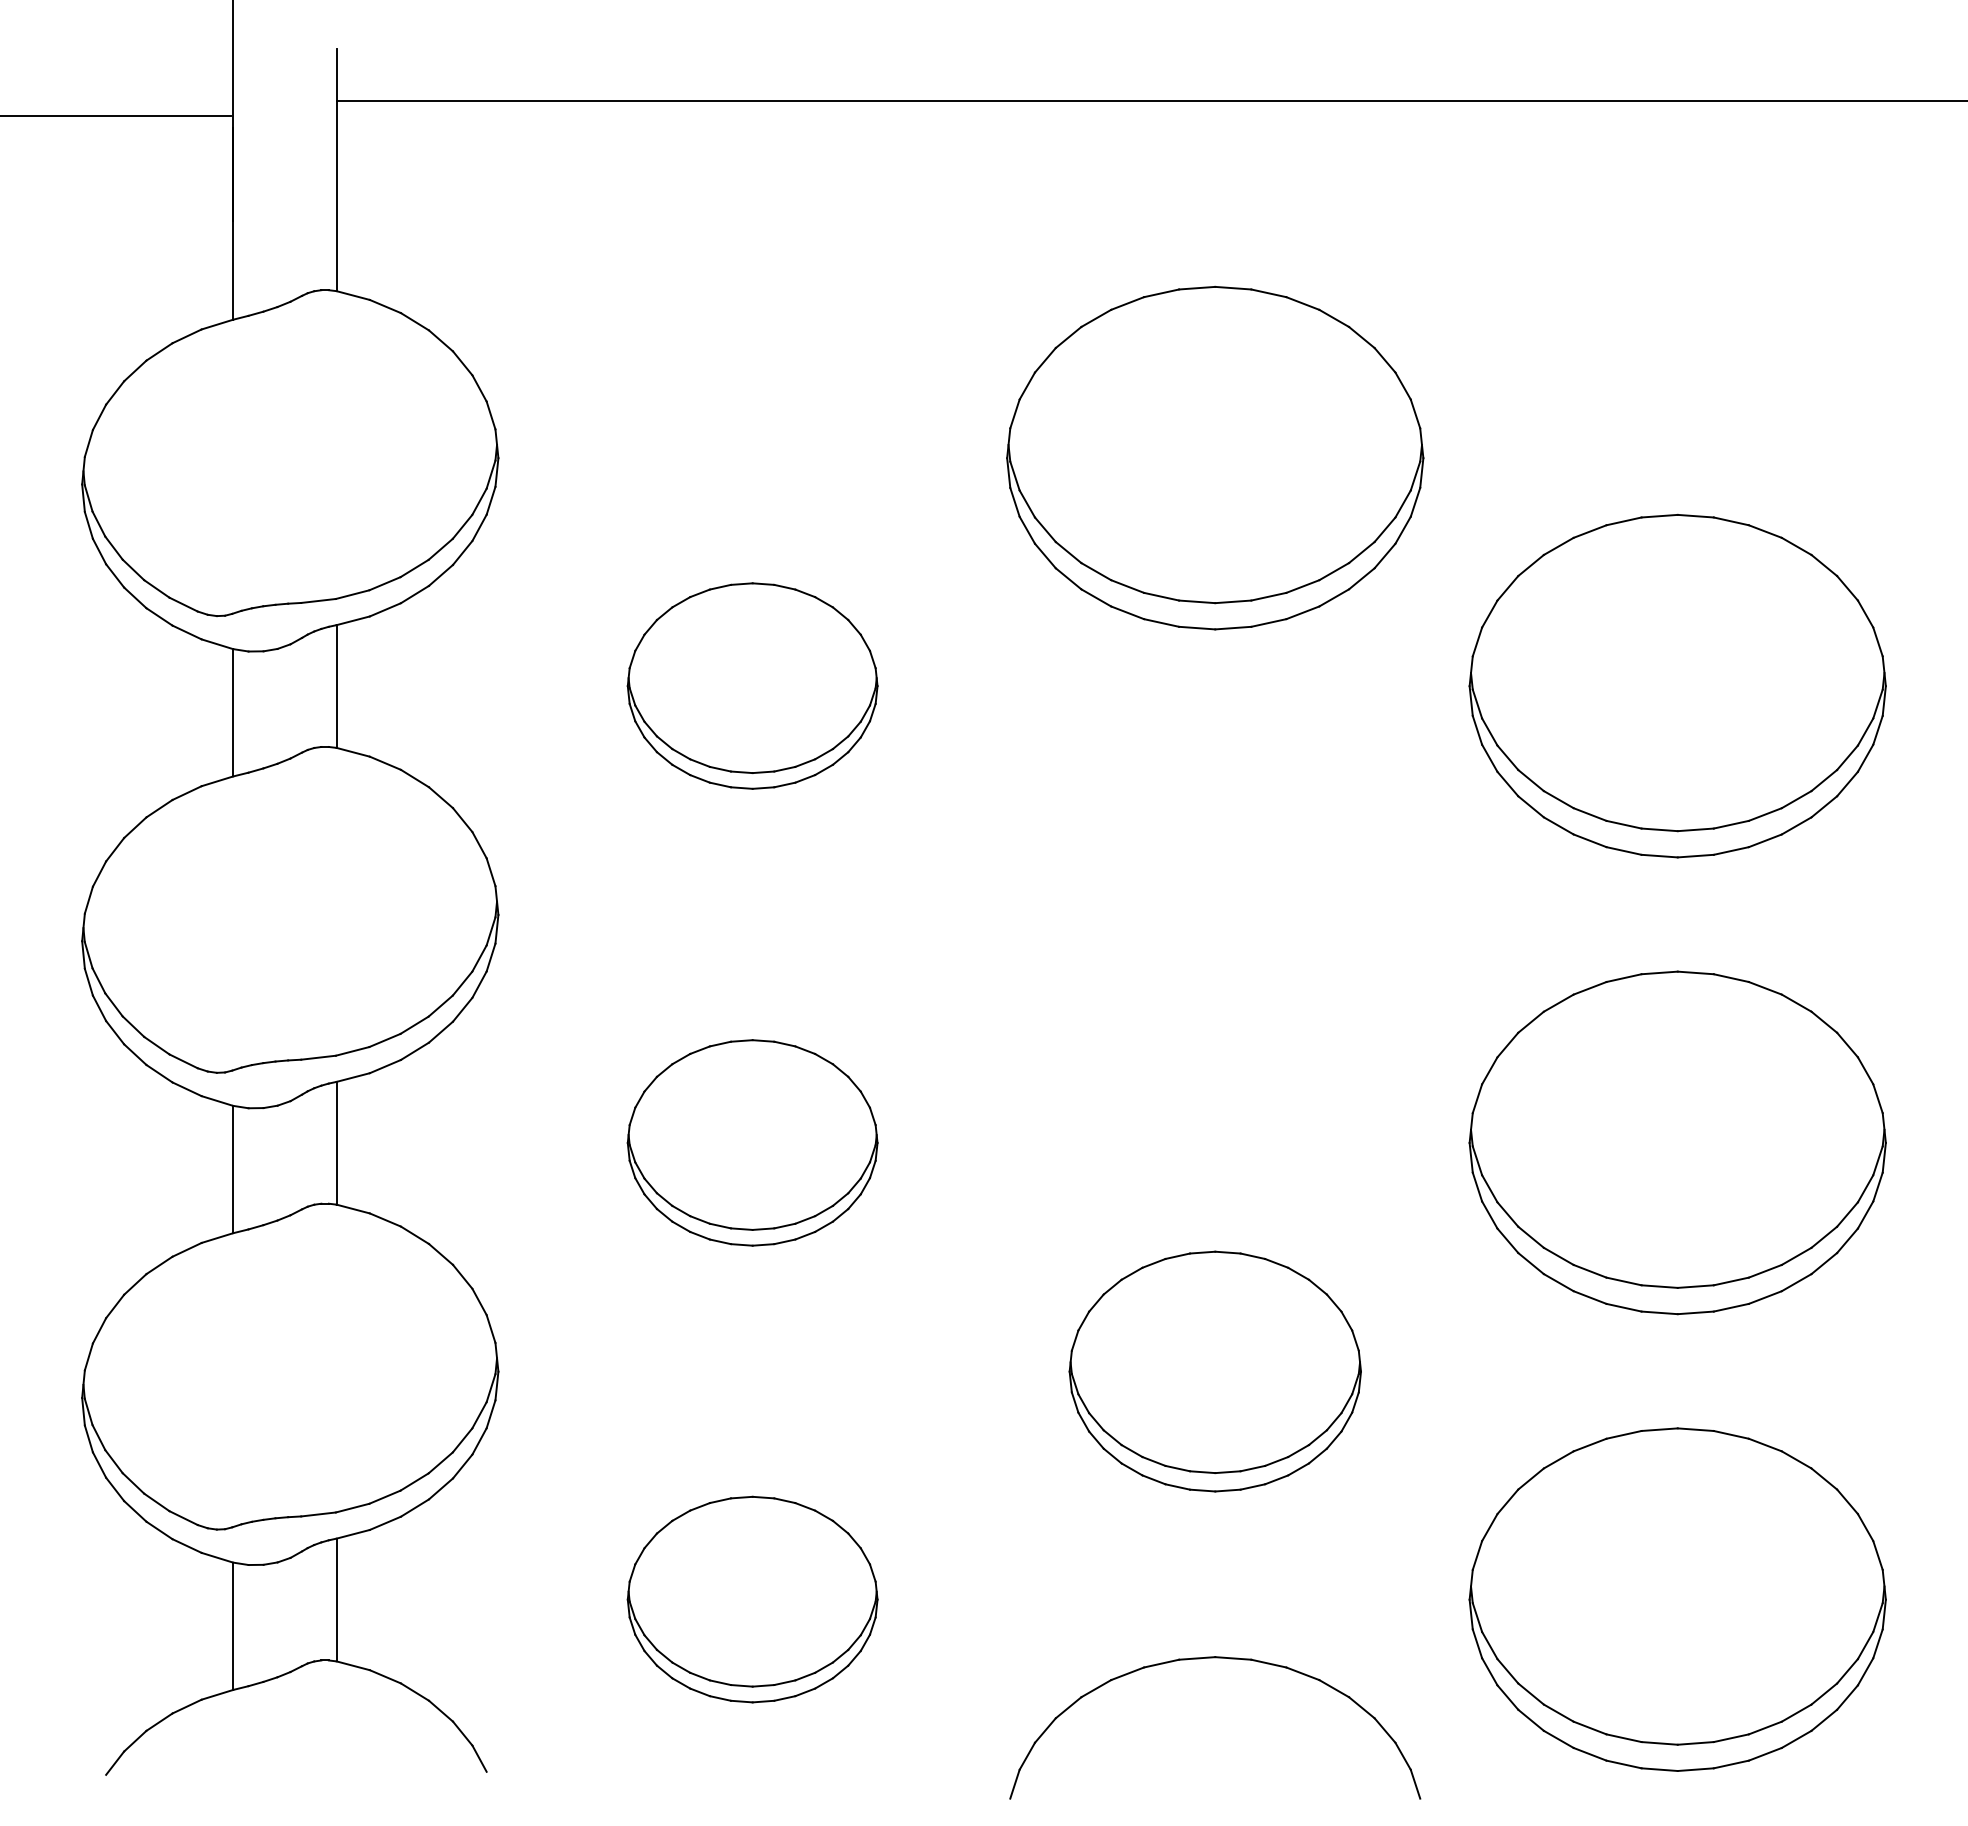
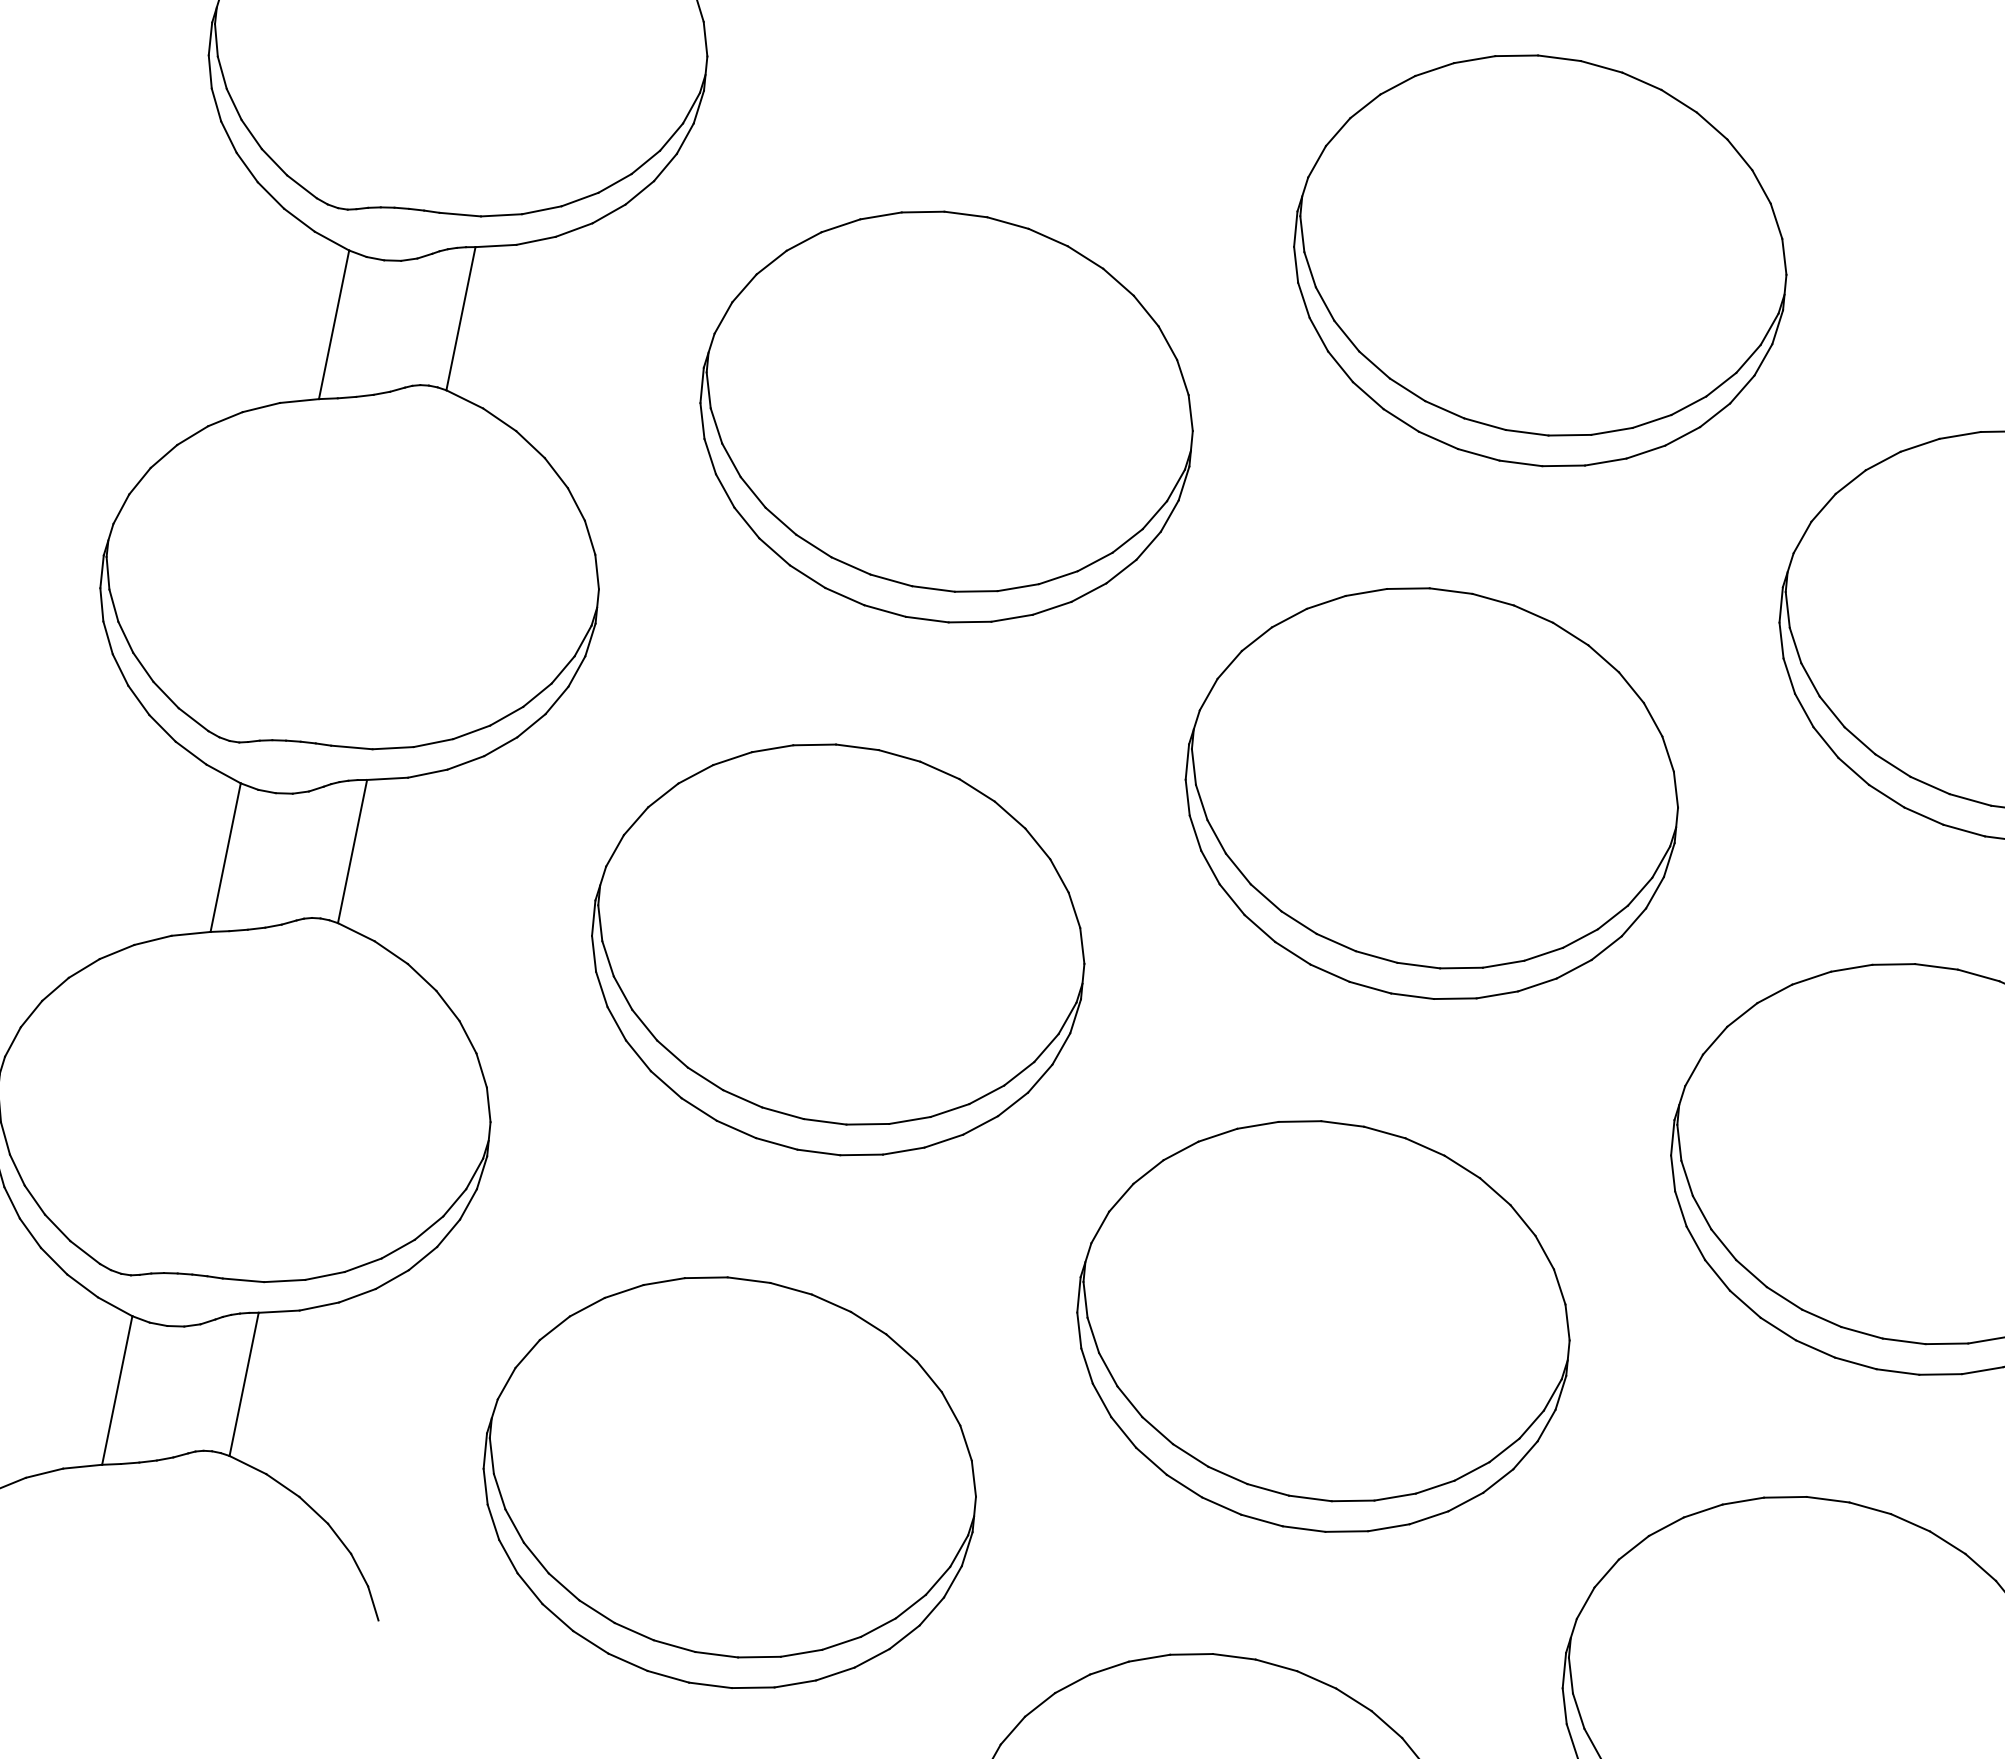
part: (752, 685) -> (946, 416), size x1.67
part: (1215, 914) -> (1432, 793), added
part: (752, 1142) -> (837, 949), size x1.67
part: (1215, 1371) -> (1323, 1326), size x1.43
part: (752, 1599) -> (729, 1482), size x1.67

